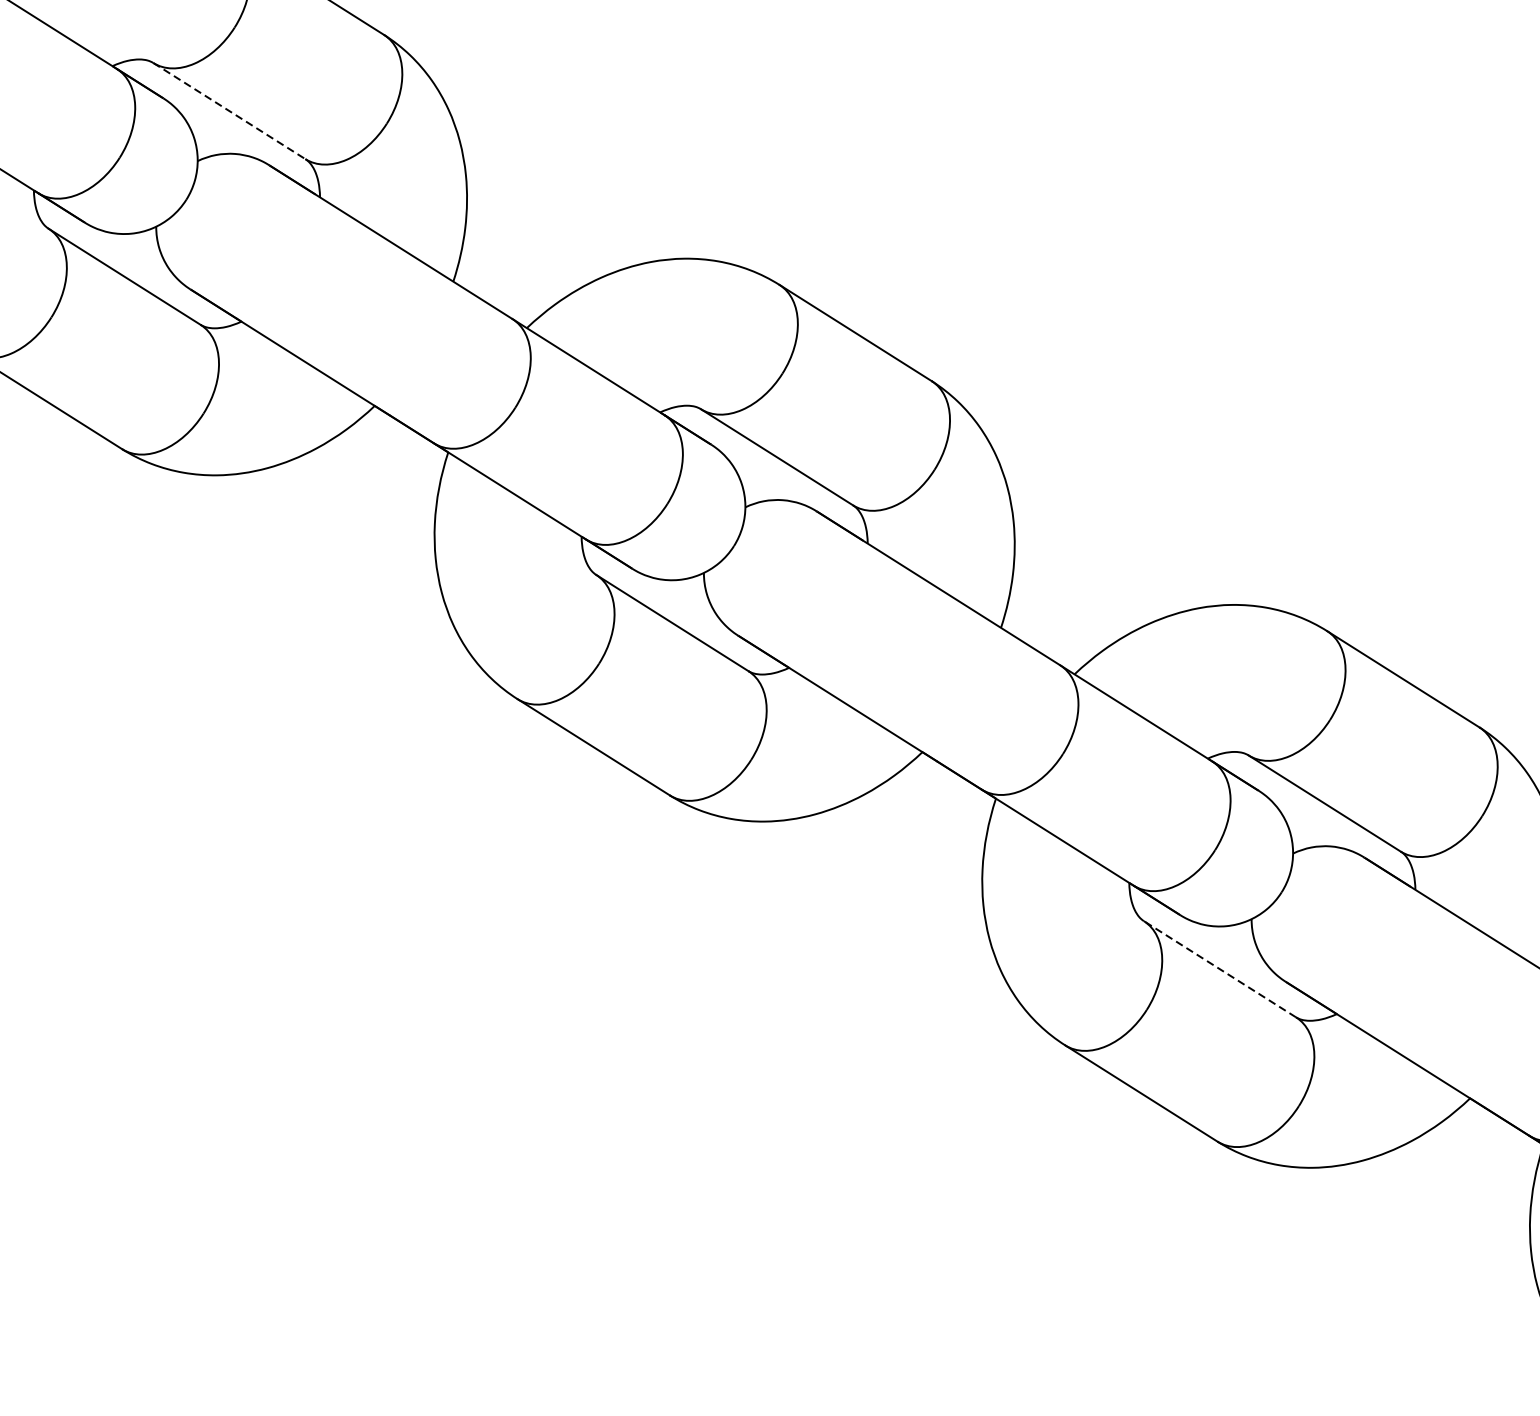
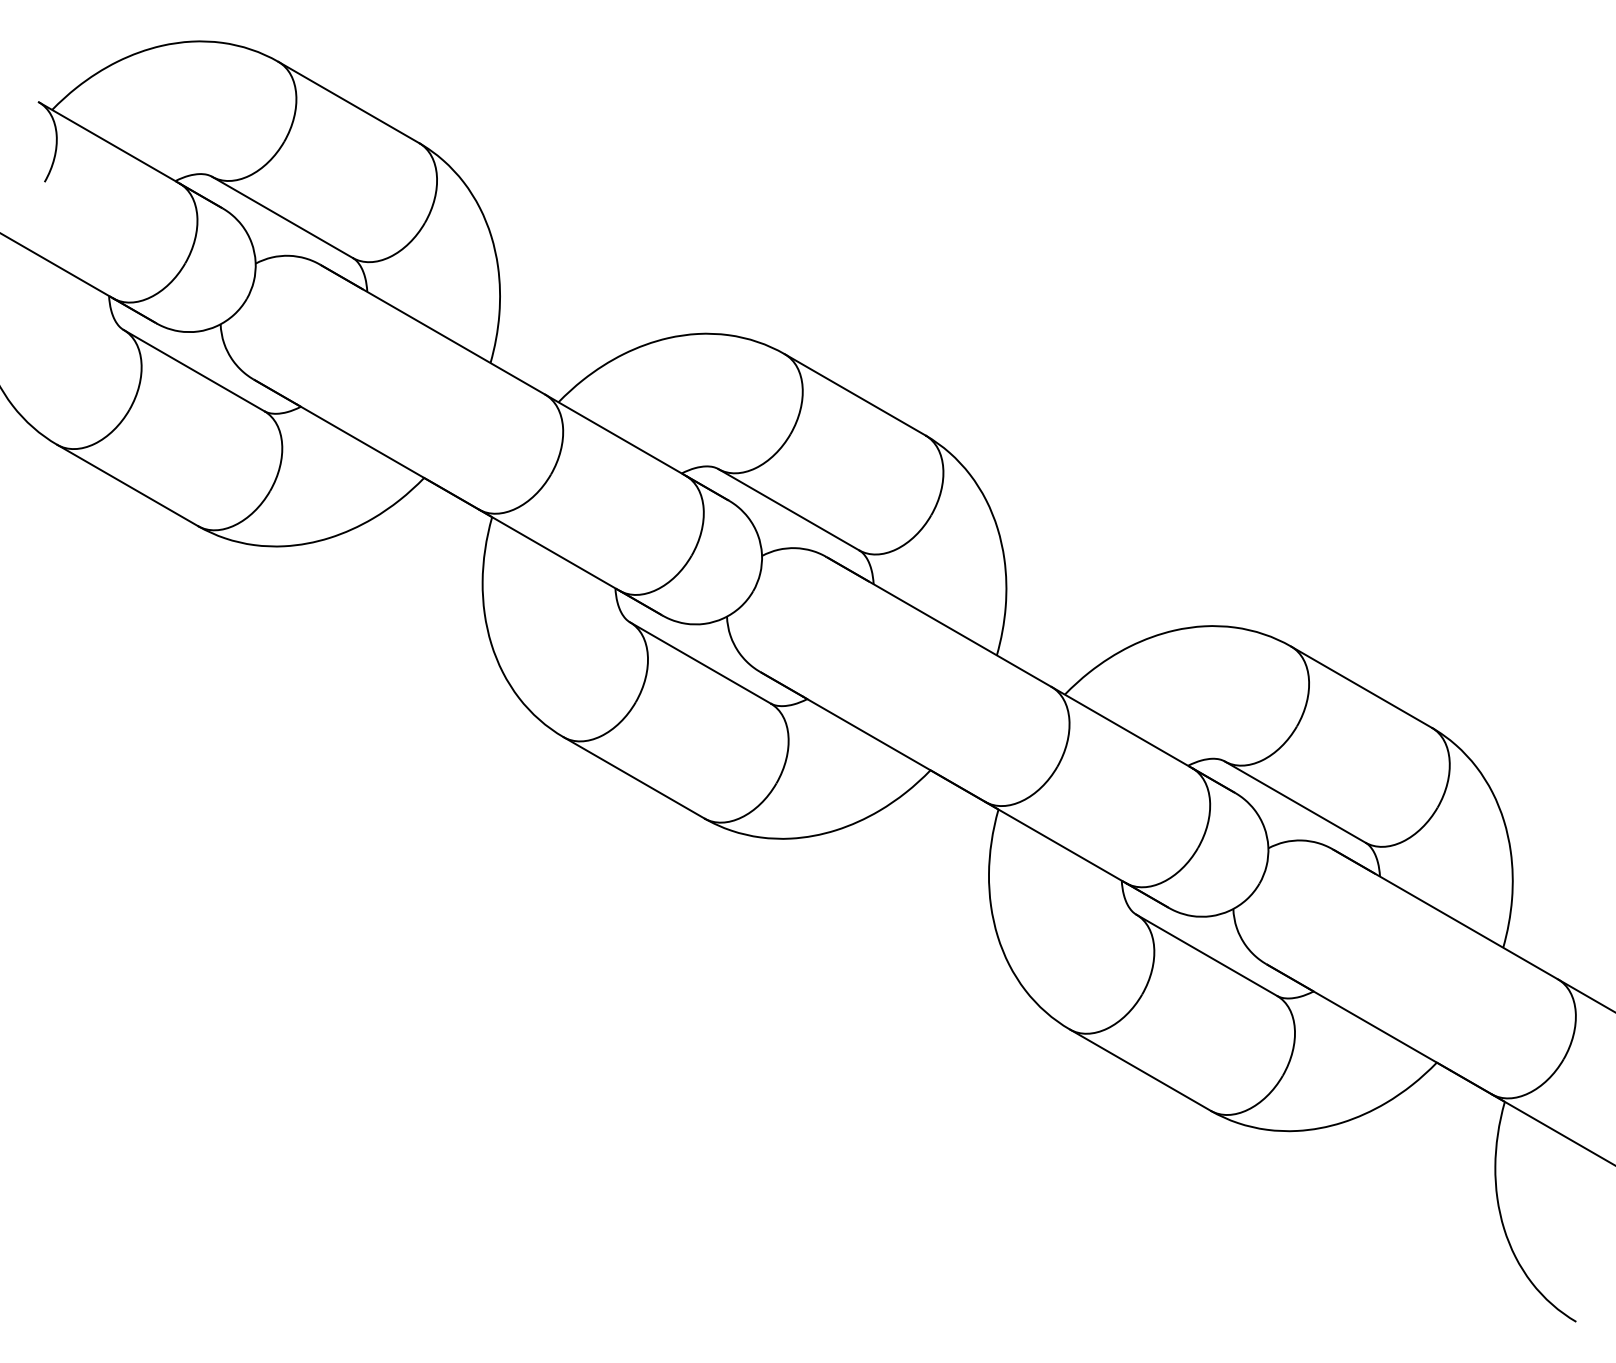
line: (229, 111) -> (282, 217), dashed -> solid
line: (1219, 968) -> (1206, 954), dashed -> solid

